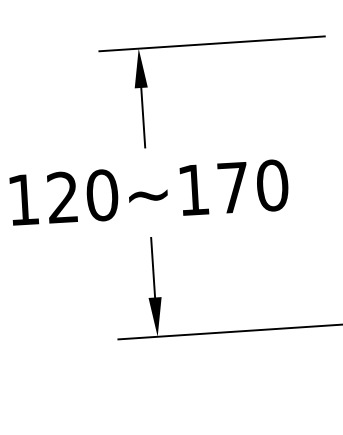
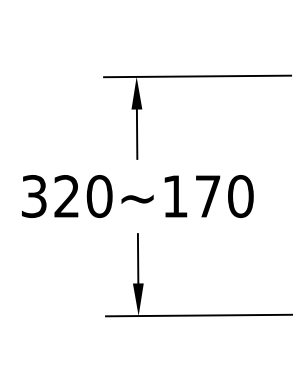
text: (23, 199) -> (34, 196), 120~170 -> 320~170

